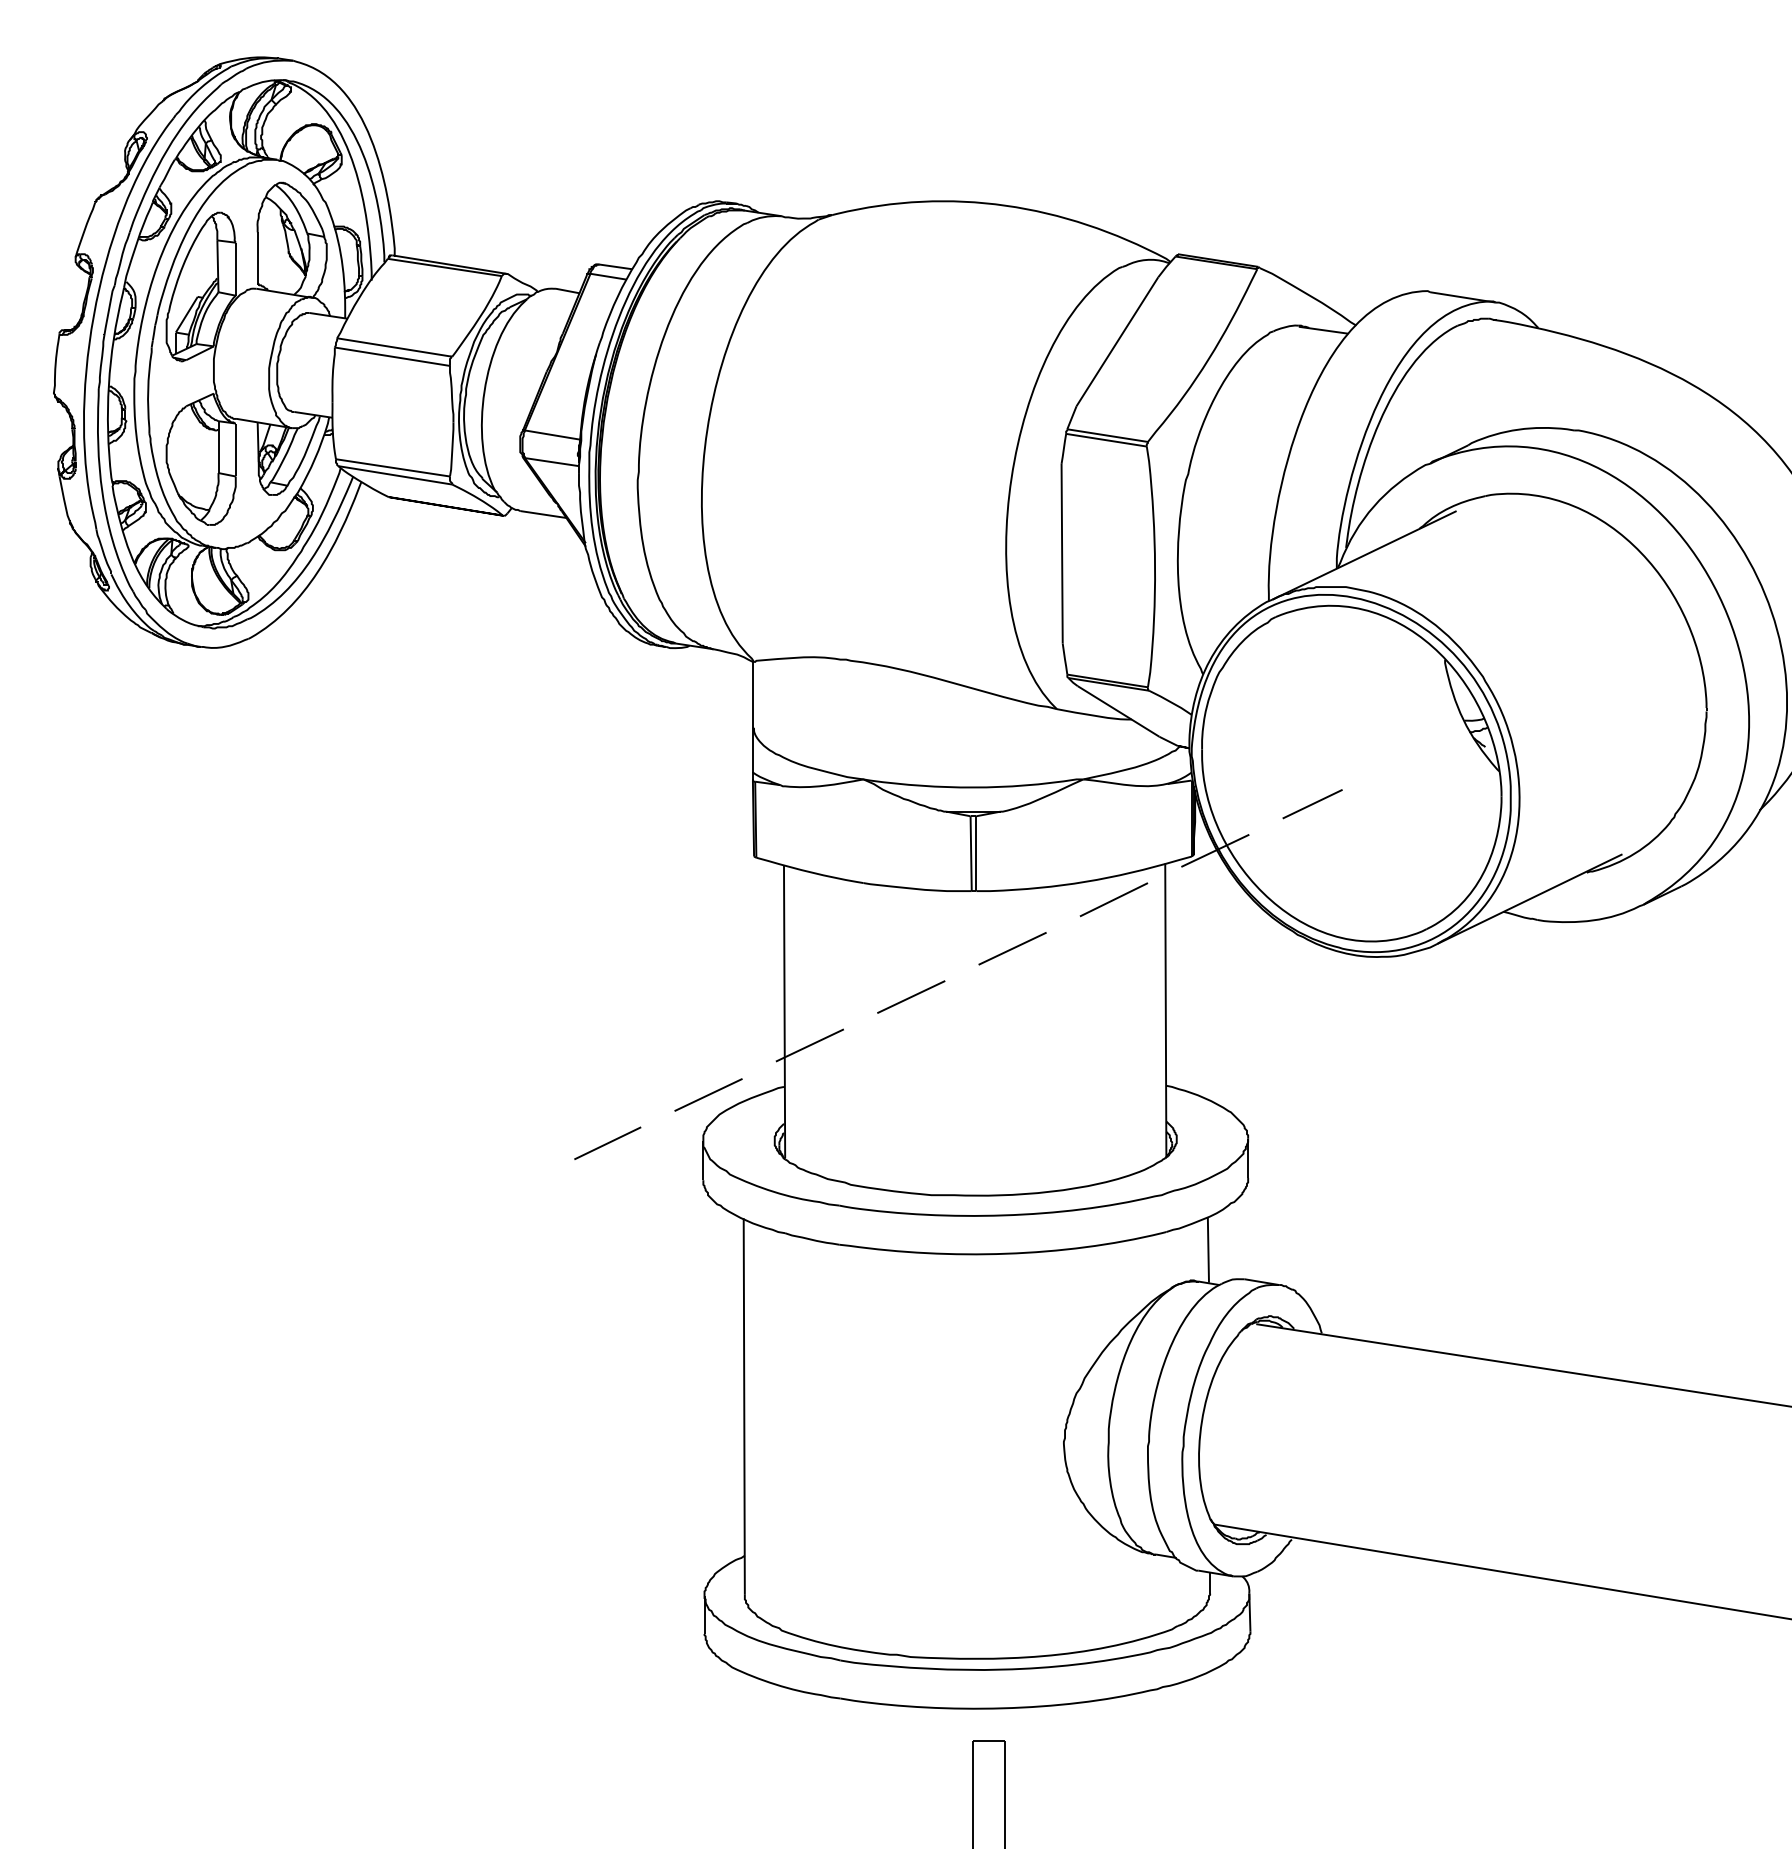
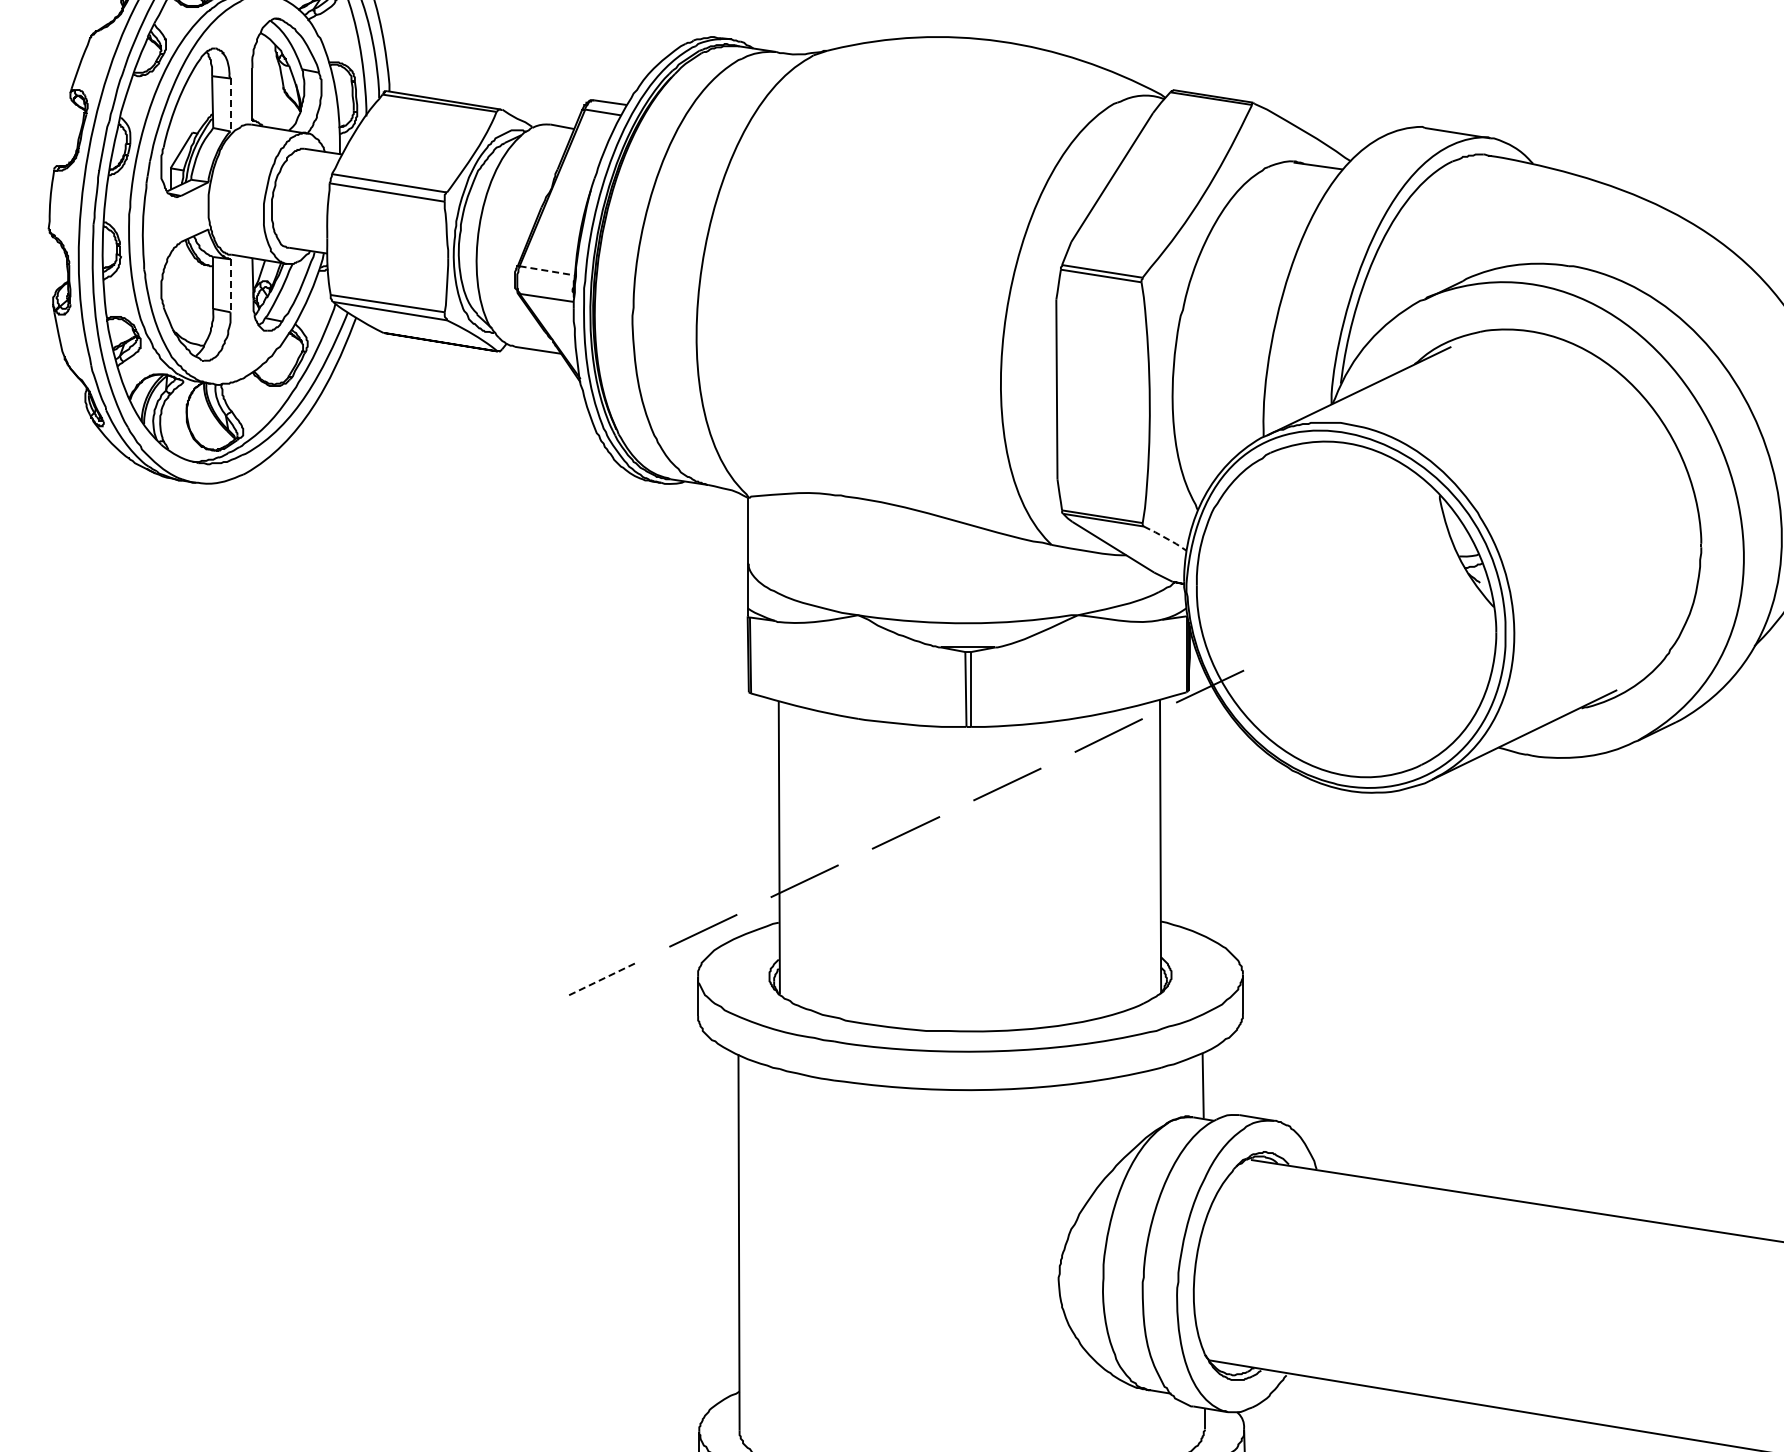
line: (235, 269) -> (230, 105), solid -> dashed
line: (552, 435) -> (547, 271), solid -> dashed
line: (235, 450) -> (230, 286), solid -> dashed
line: (1170, 702) -> (1165, 538), solid -> dashed
line: (1312, 804) -> (1307, 640), removed
line: (608, 1143) -> (603, 979), solid -> dashed

